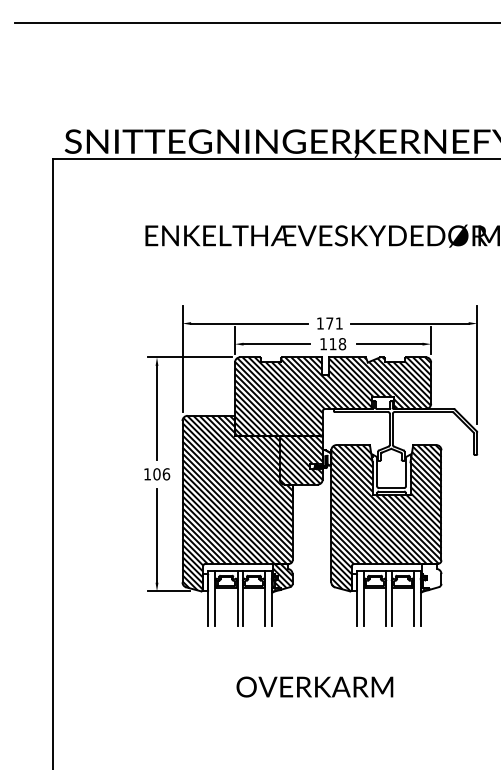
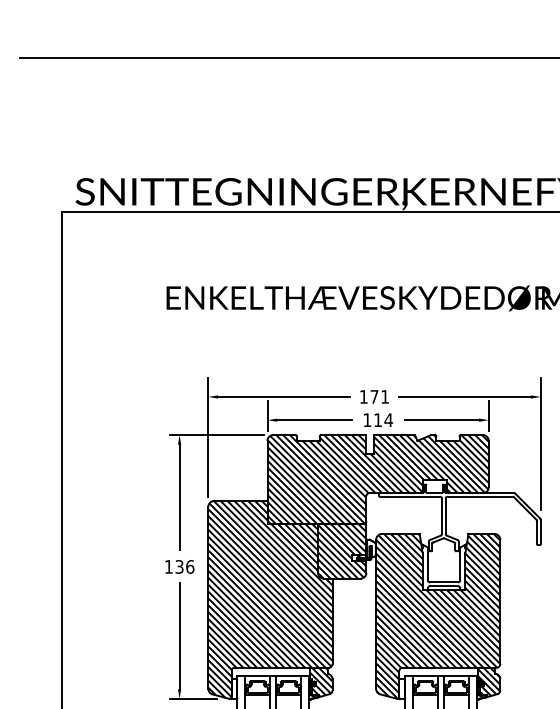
text: (342, 344) -> (388, 420), 118 -> 114
text: (156, 474) -> (179, 567), 106 -> 136
hatch: (431, 575) -> (489, 681), added

